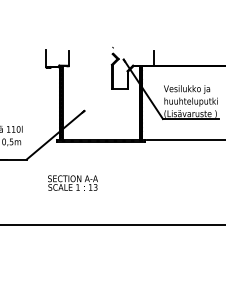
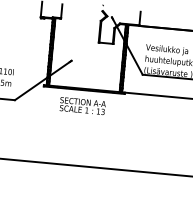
text: (72, 182) -> (82, 105), moved

